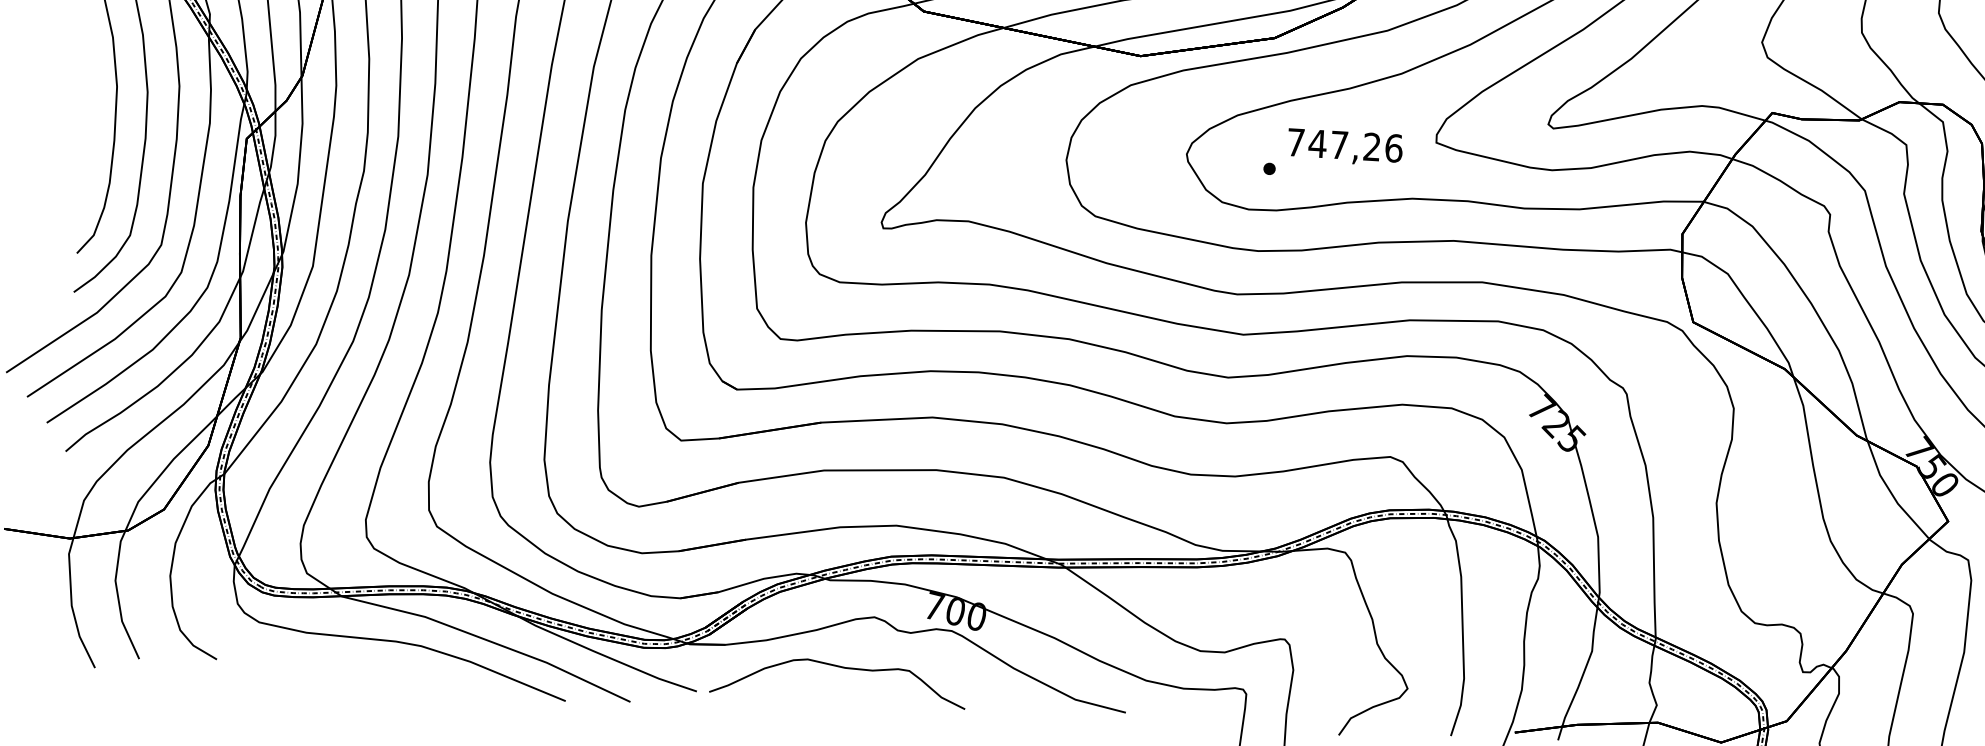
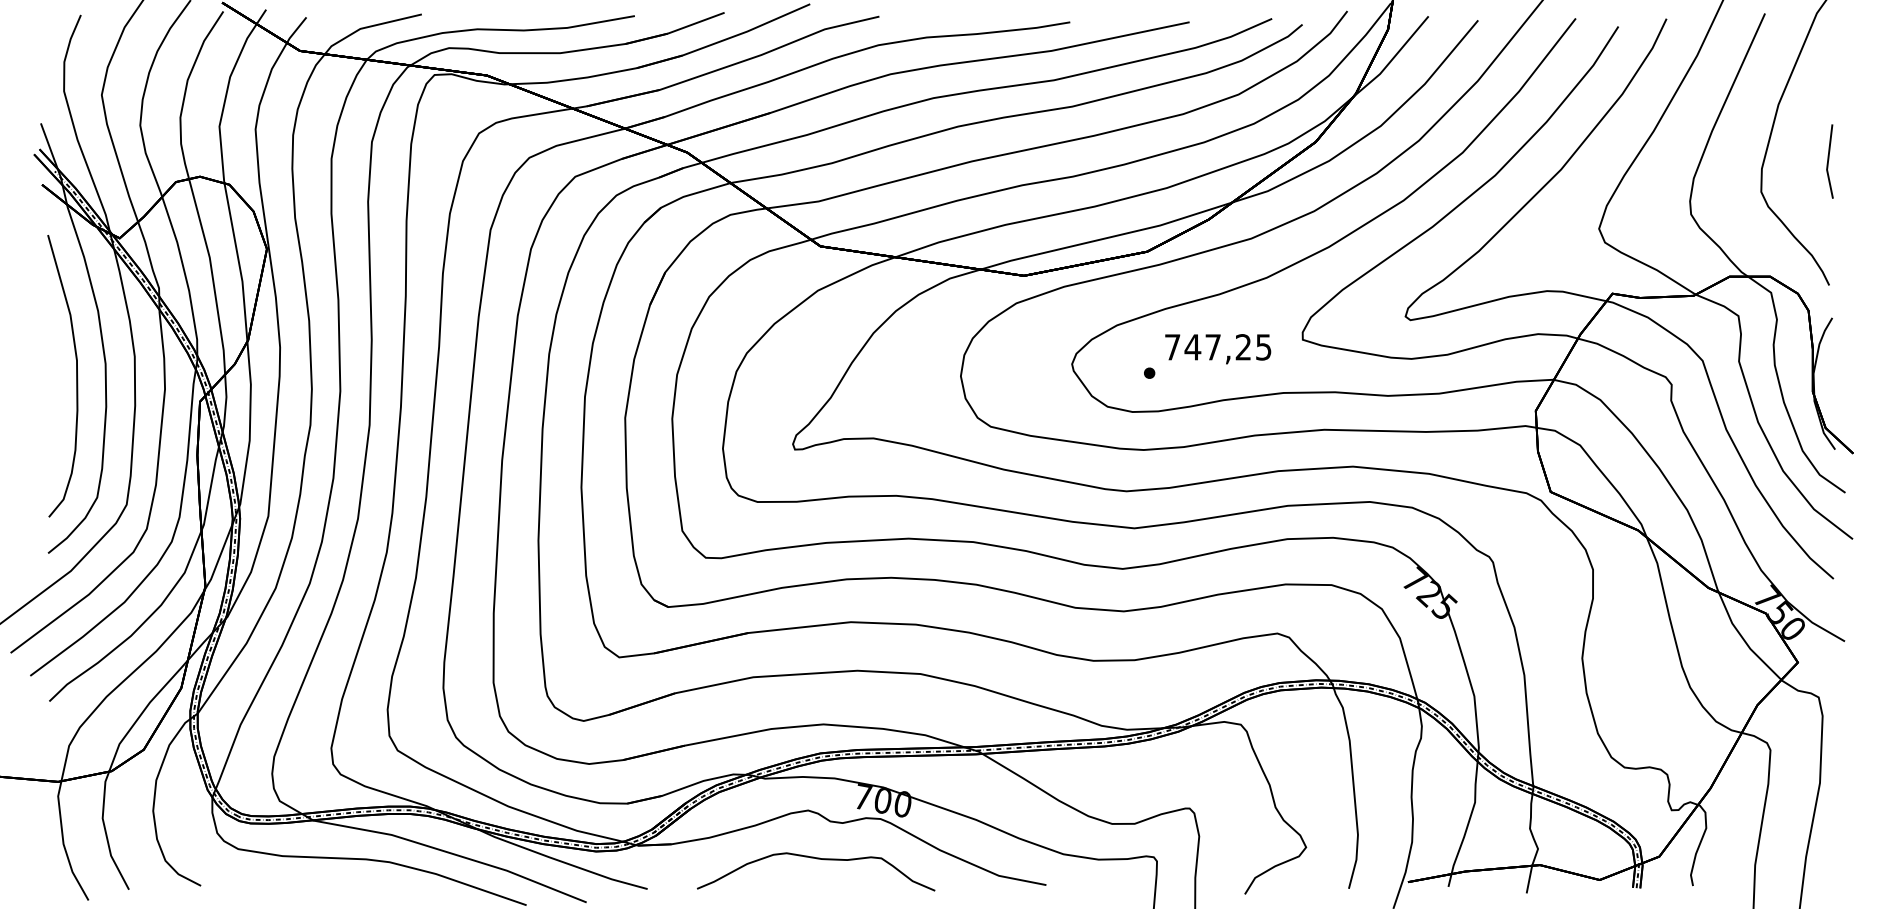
text: (1393, 148) -> (1263, 347), 747,26 -> 747,25
curve: (839, 668) -> (816, 859), moved

